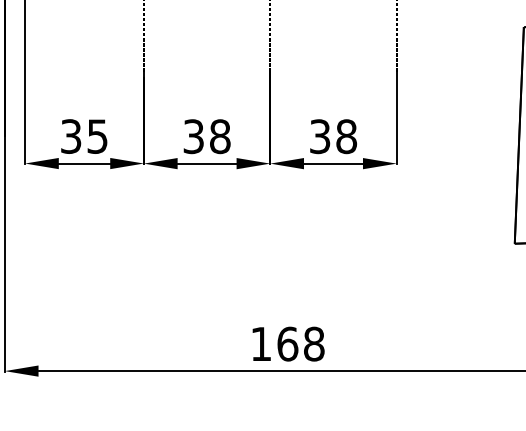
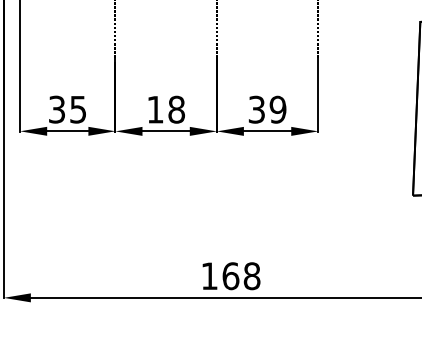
text: (193, 136) -> (155, 109), 38 -> 18
text: (345, 136) -> (277, 109), 38 -> 39

